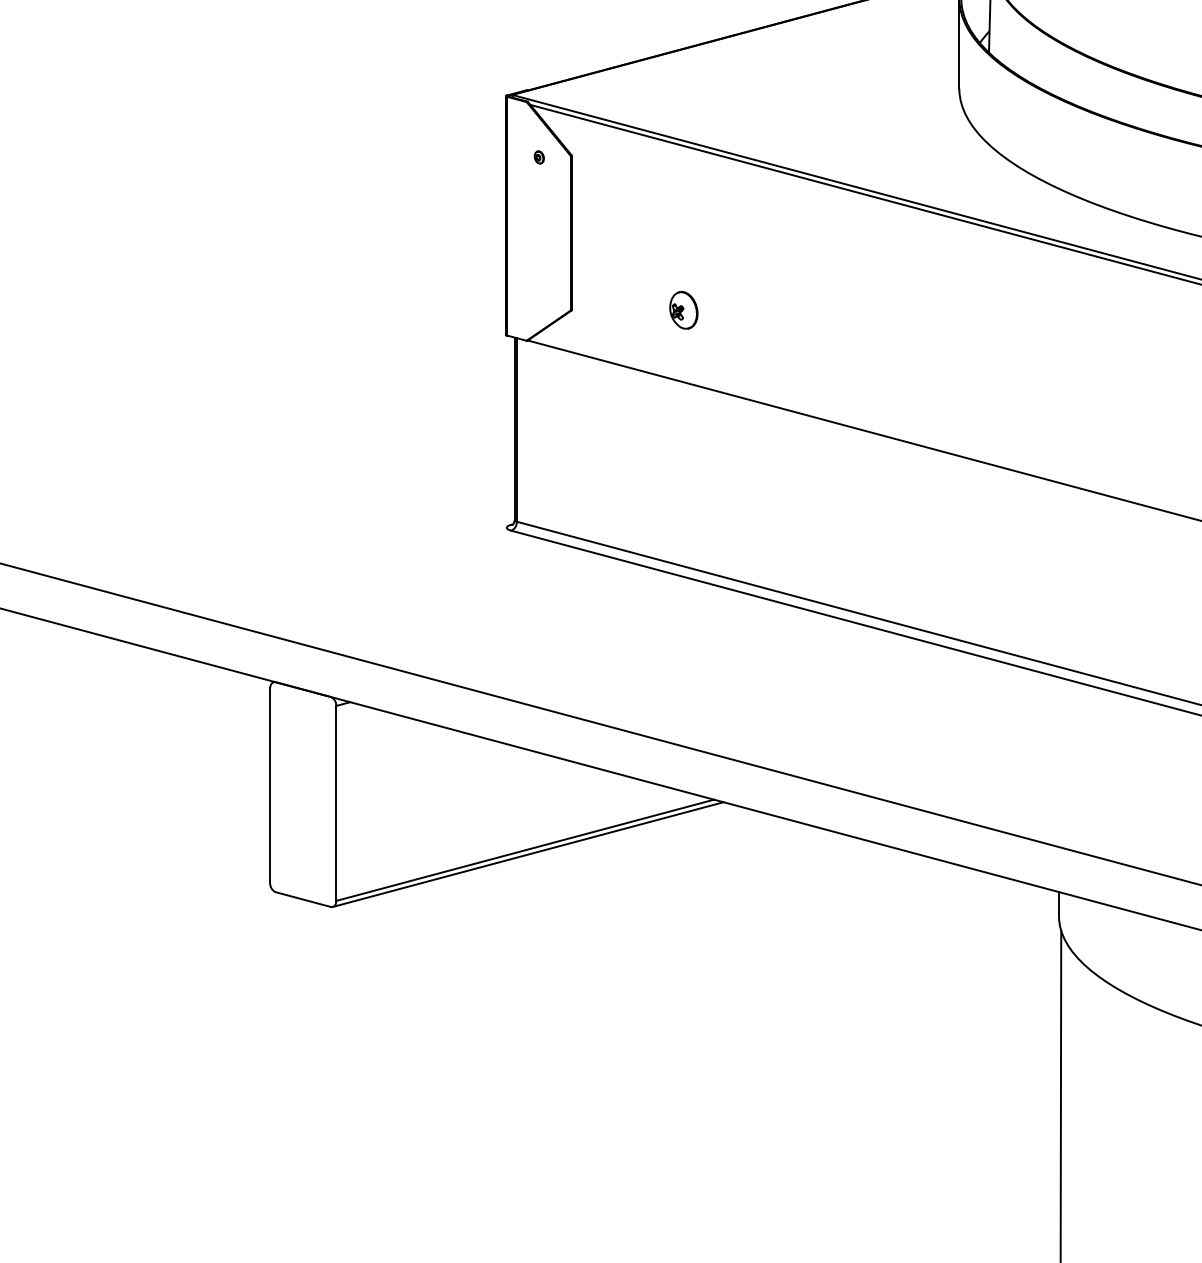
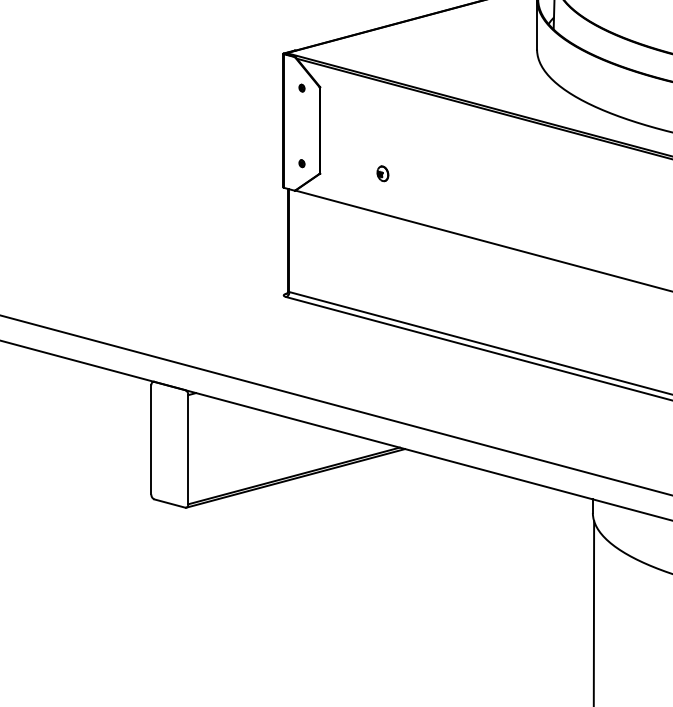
part: (538, 292) -> (301, 163), added
part: (683, 309) -> (382, 173), size x0.71

